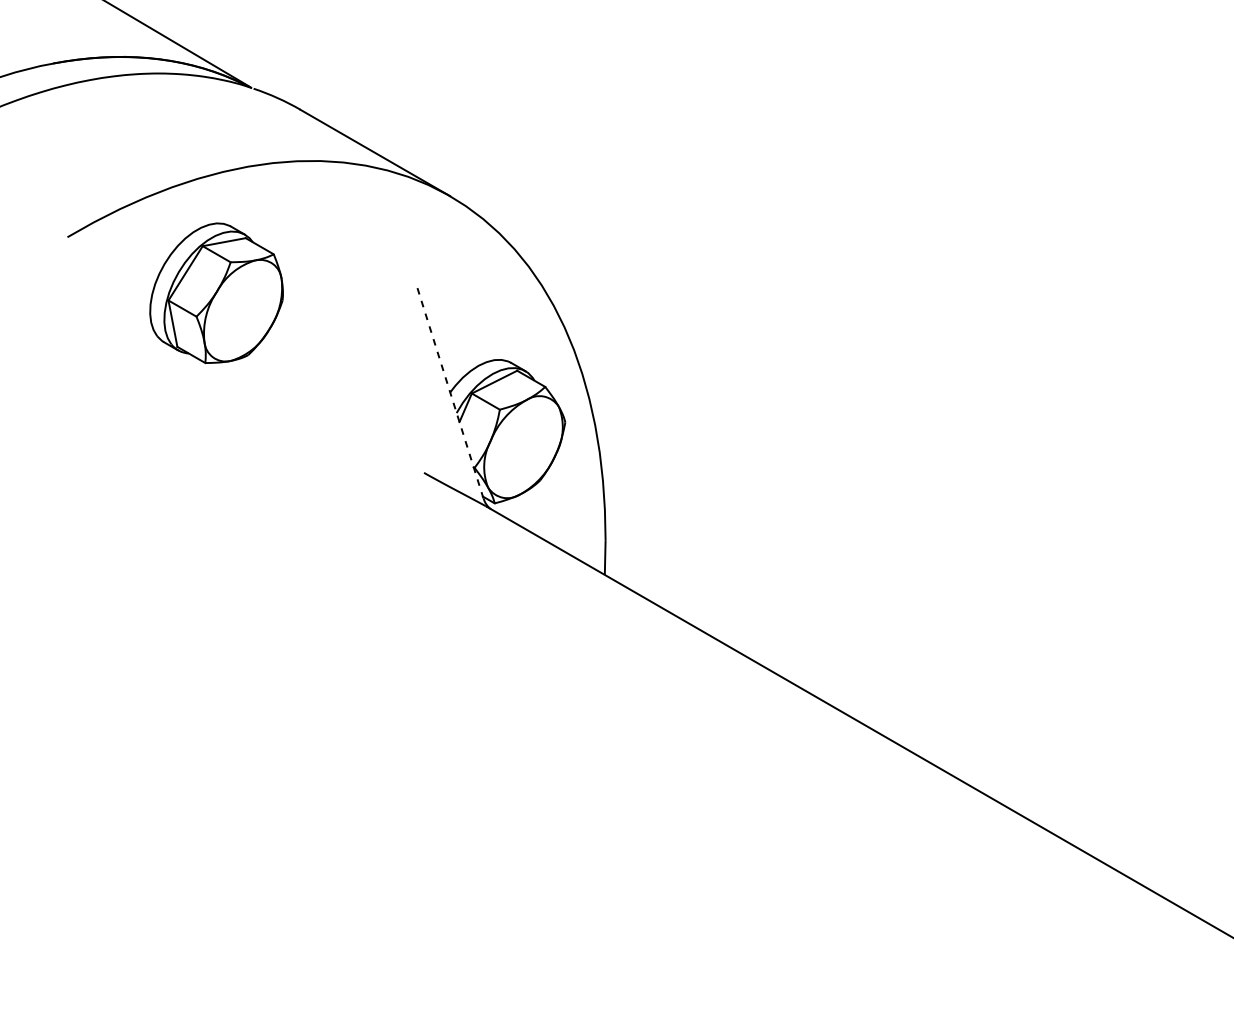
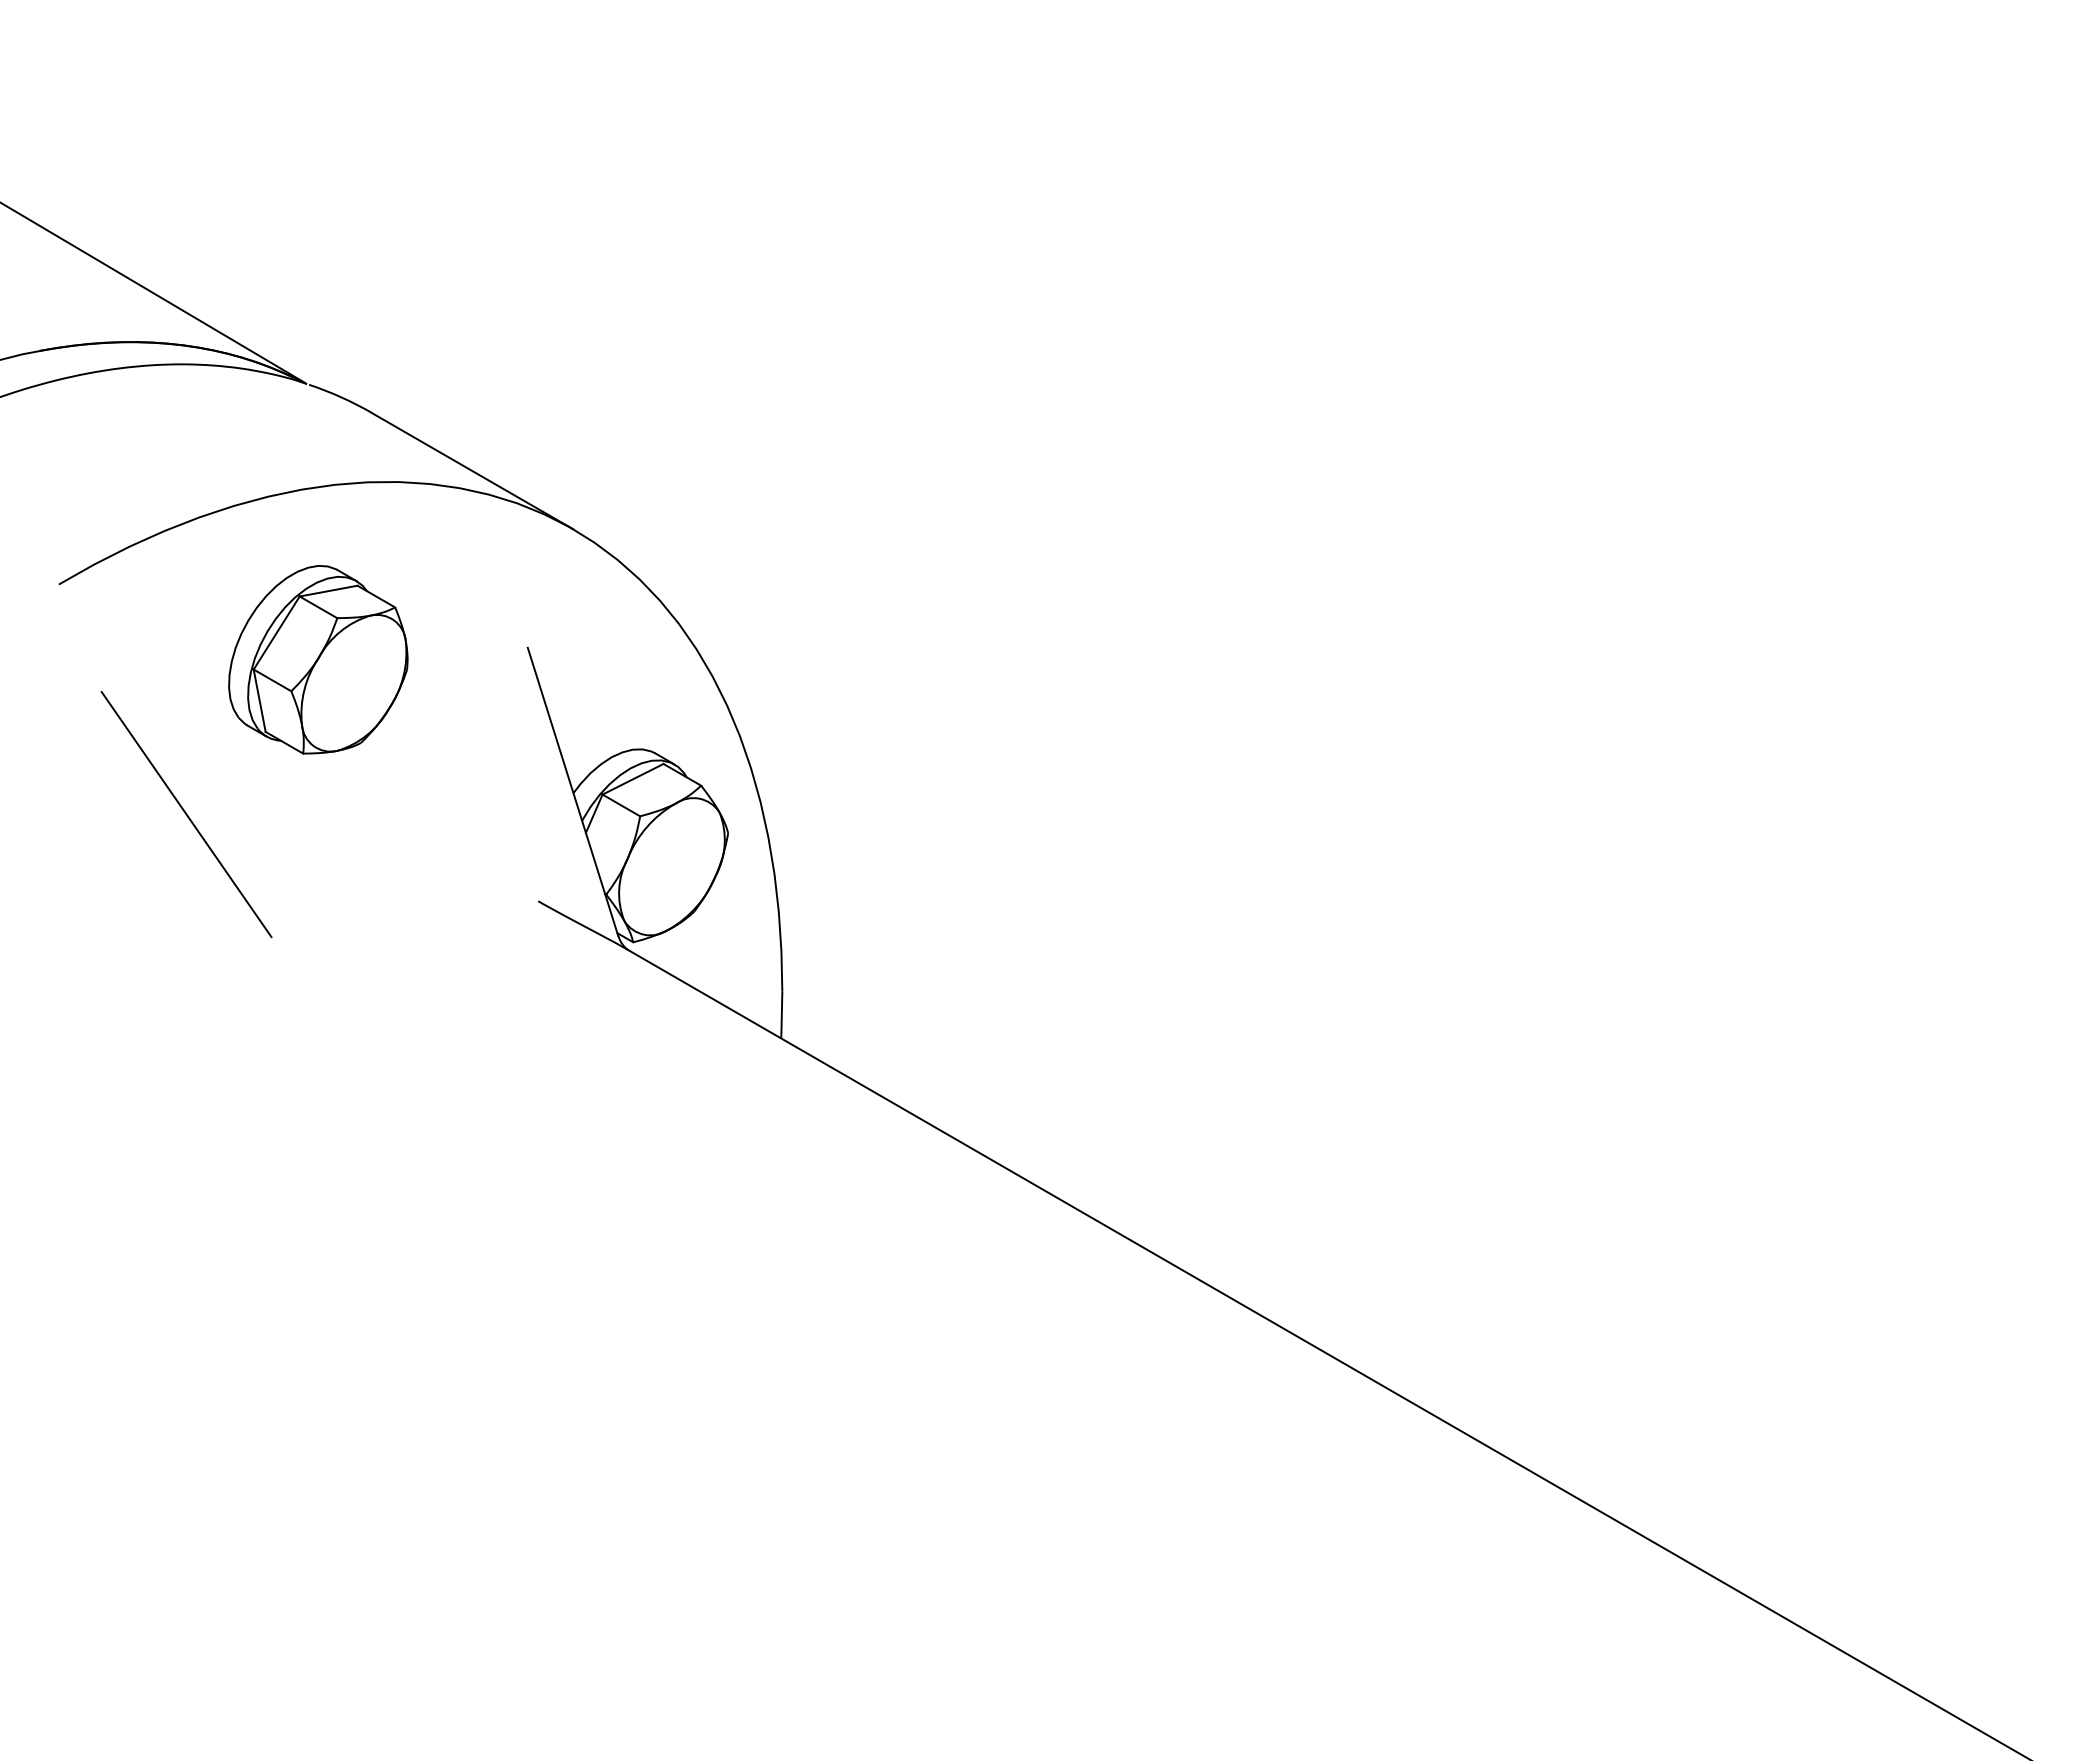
part: (216, 293) -> (318, 659), moved
line: (450, 391) -> (573, 791), dashed -> solid
line: (162, 408) -> (186, 814), added

